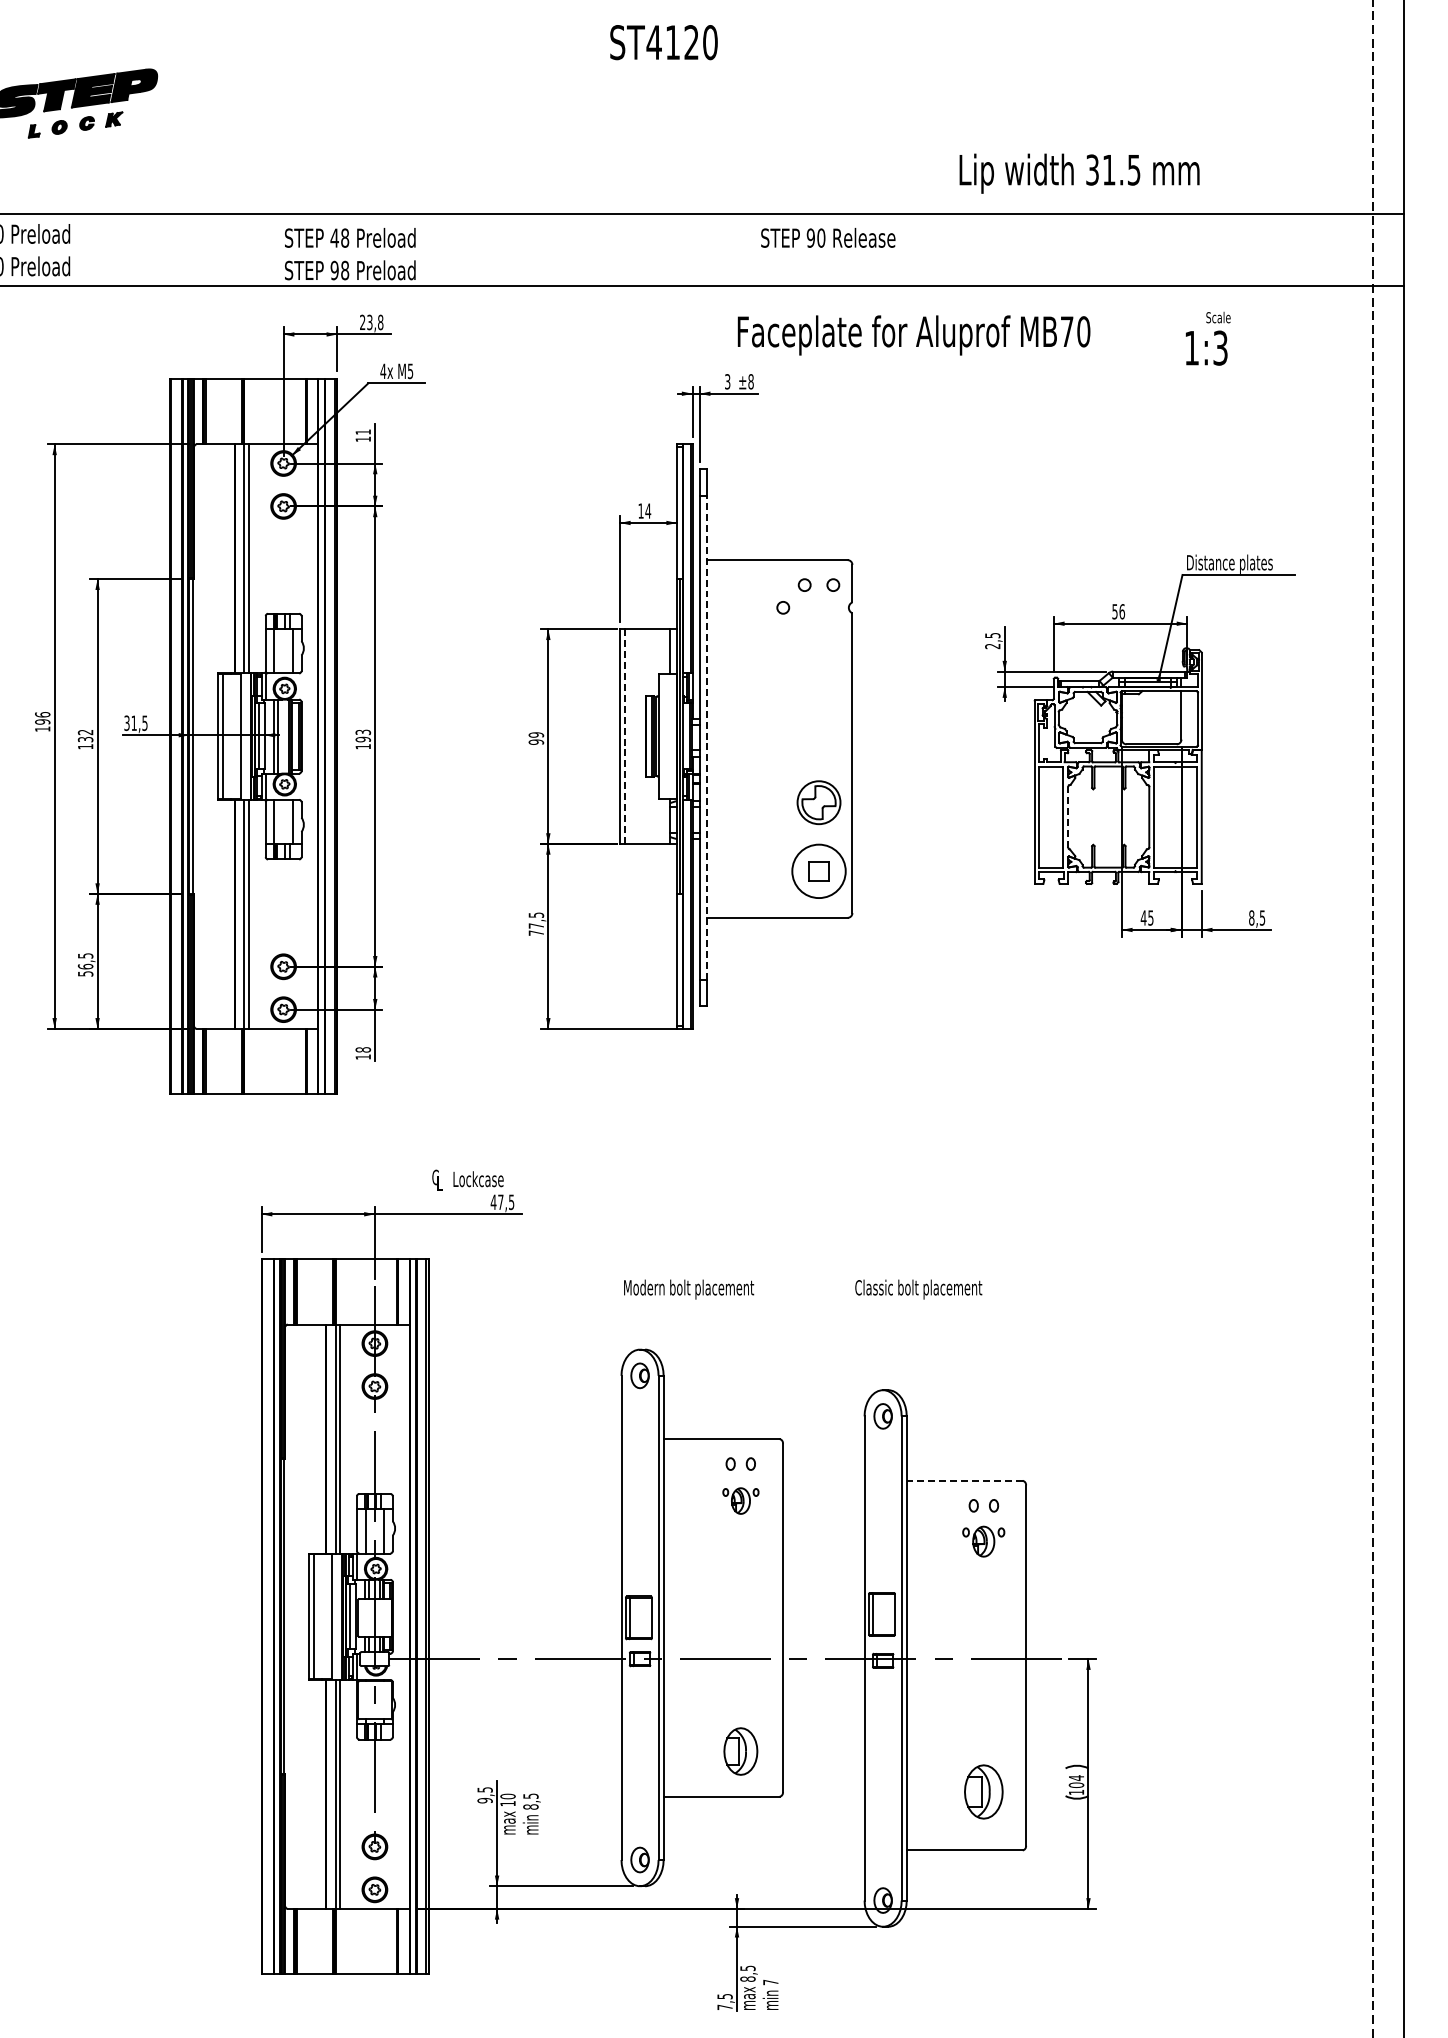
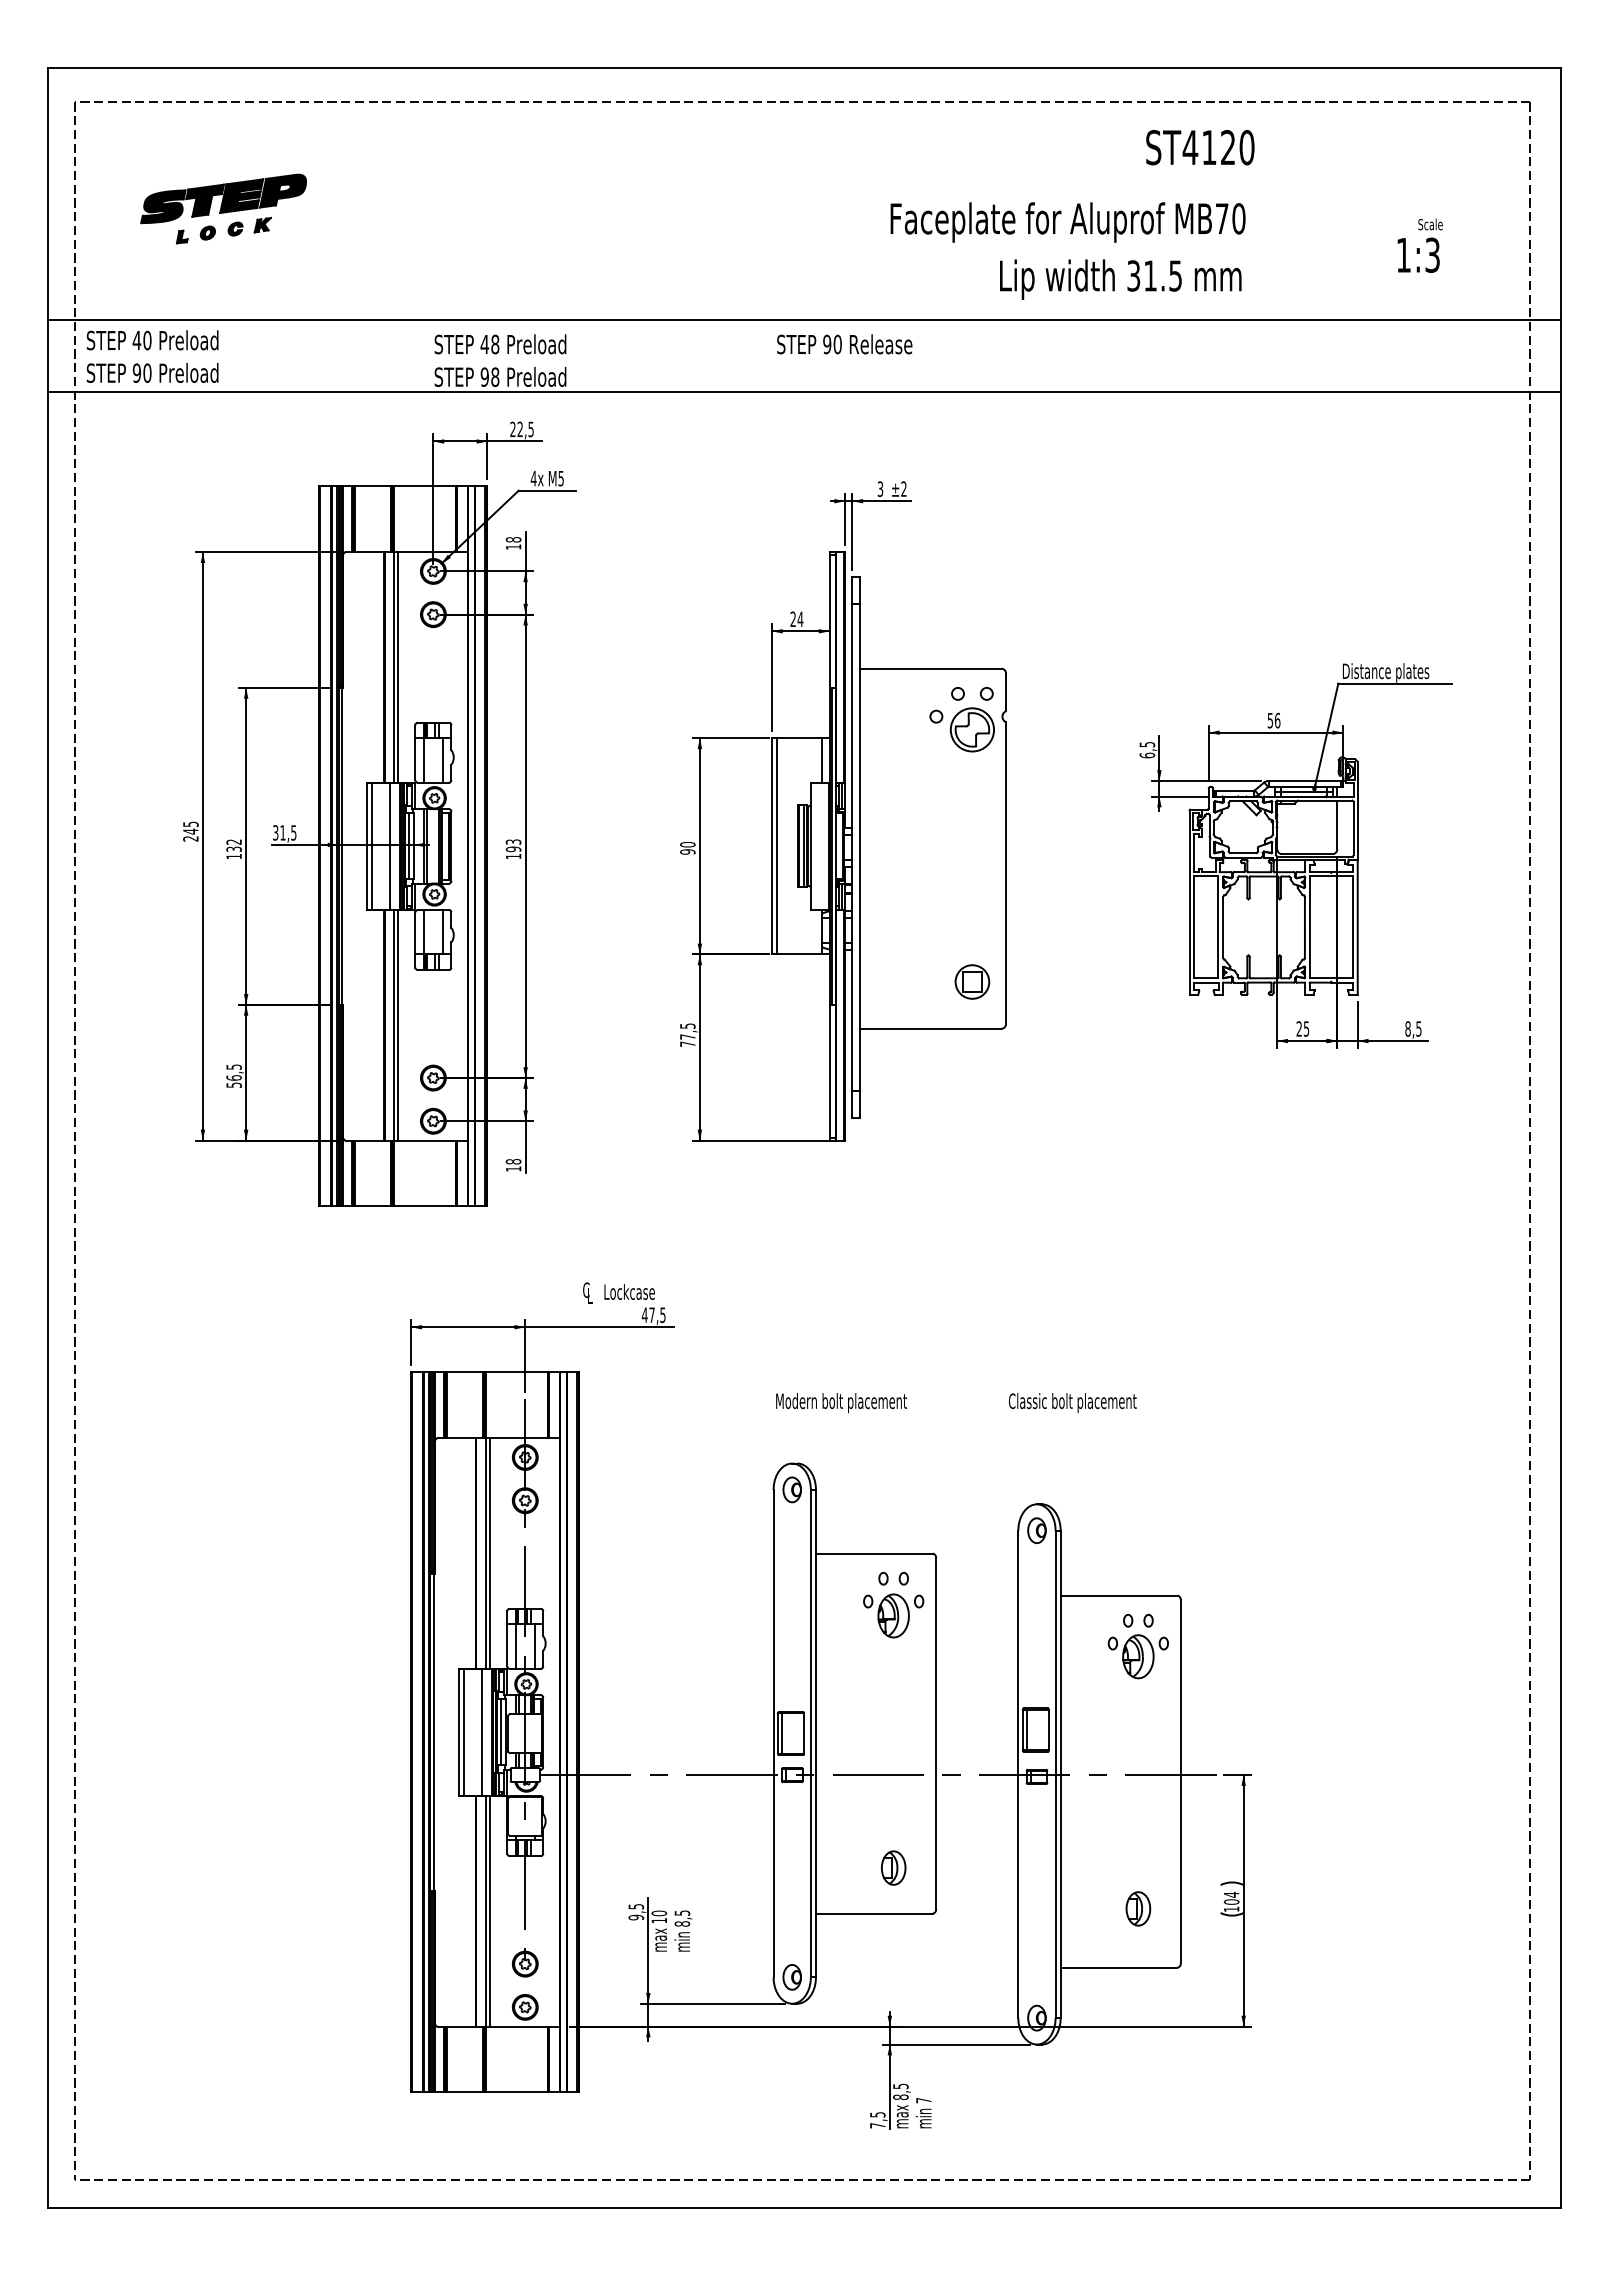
text: (664, 42) -> (1200, 147), moved
text: (1079, 173) -> (1120, 279), moved
text: (828, 238) -> (844, 344), moved
text: (375, 322) -> (525, 429), 23,8 -> 22,5
text: (913, 335) -> (1067, 222), moved
text: (1207, 338) -> (1419, 245), moved
text: (750, 381) -> (903, 488), ±8 -> ±2
text: (363, 431) -> (513, 539), 11 -> 18
text: (640, 510) -> (792, 618), 14 -> 24
text: (992, 646) -> (1147, 755), 2,5 -> 6,5
text: (42, 721) -> (190, 831), 196 -> 245
text: (536, 734) -> (687, 844), 99 -> 90
line: (624, 736) -> (776, 846), dashed -> solid
line: (706, 737) -> (859, 847), dashed -> solid
part: (818, 802) -> (971, 729), moved
line: (1068, 817) -> (1223, 927), dashed -> solid
circle: (819, 870) -> (972, 981), size x0.62
text: (1143, 917) -> (1299, 1028), 45 -> 25
line: (964, 1480) -> (1118, 1595), dashed -> solid
part: (740, 1500) -> (893, 1615), size x1.67
part: (983, 1541) -> (1137, 1656), size x1.43
part: (740, 1750) -> (893, 1867), size x0.71
part: (983, 1791) -> (1138, 1908), size x0.62

